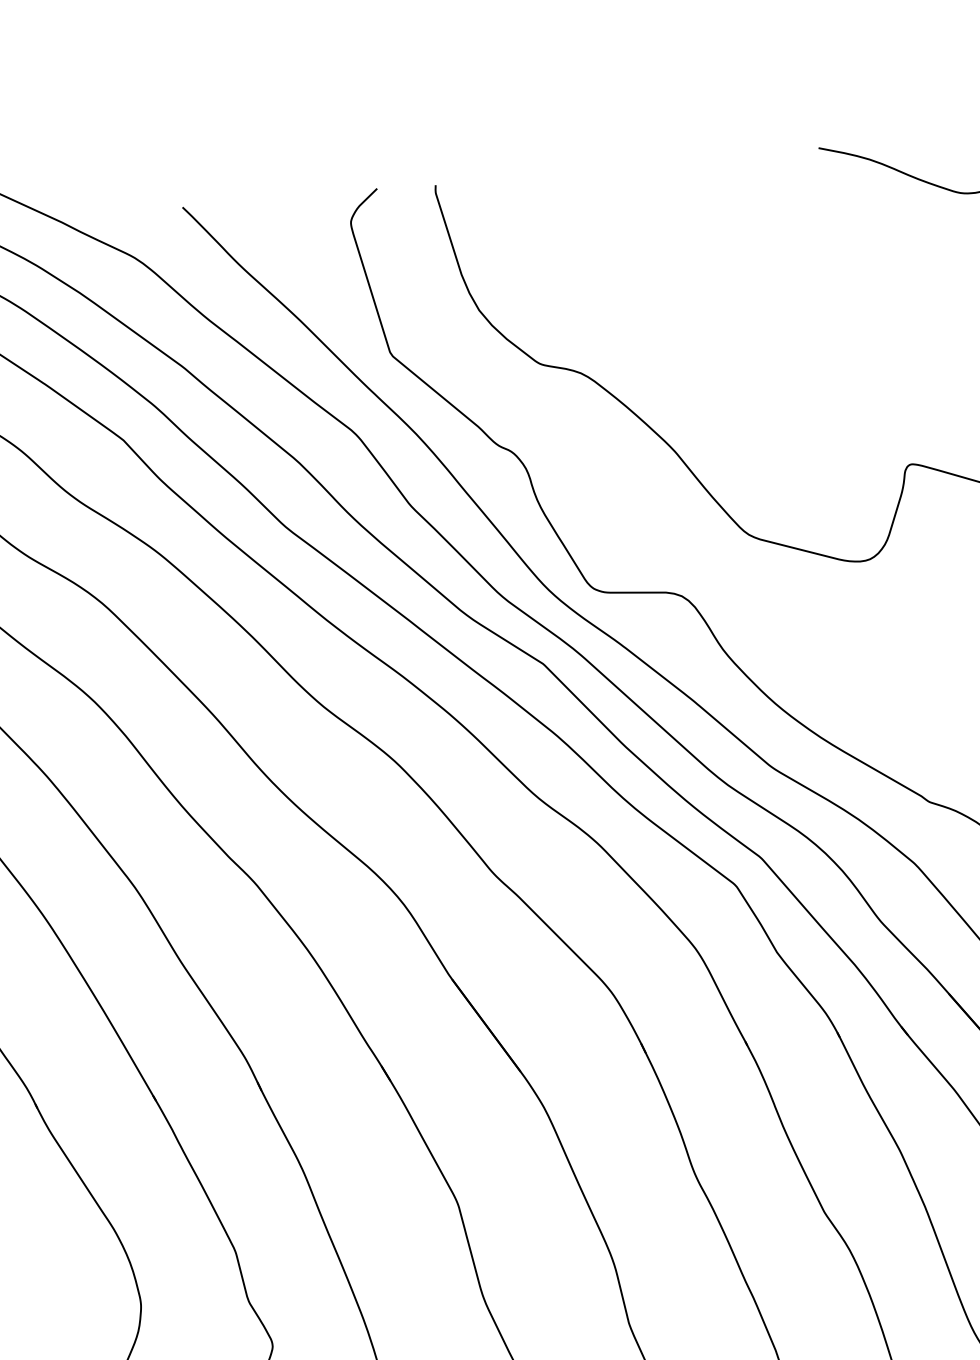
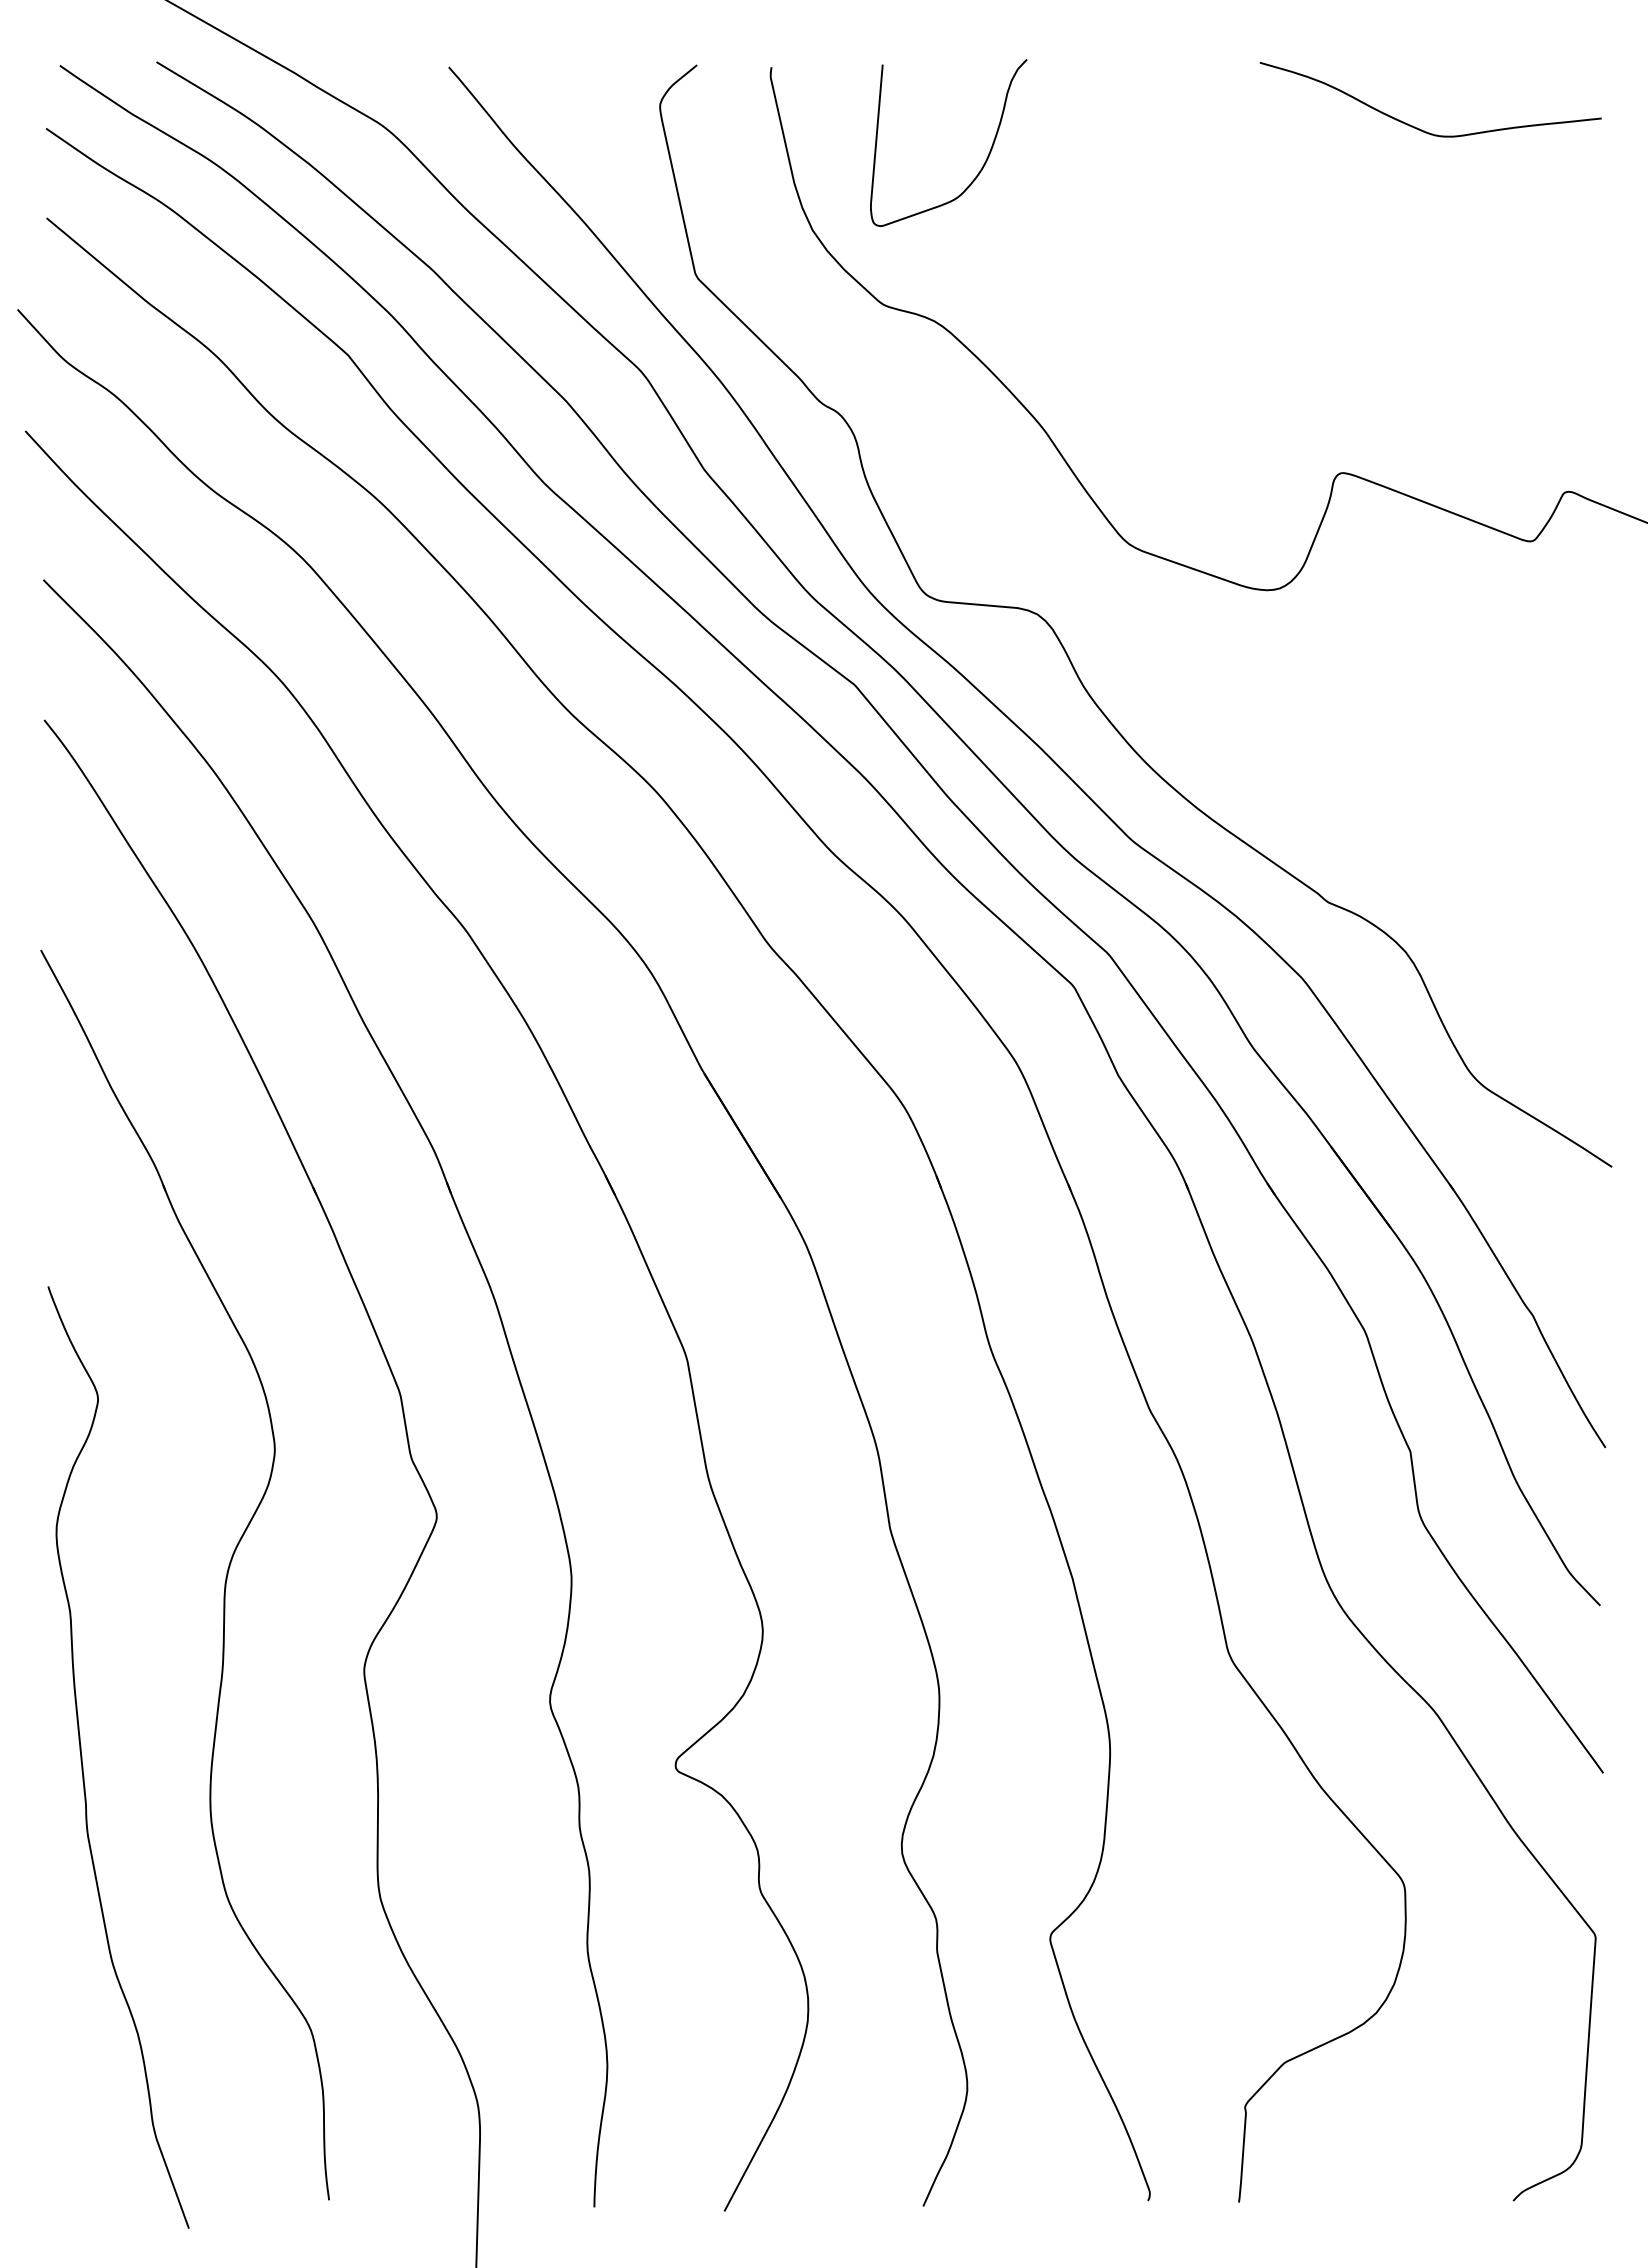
curve: (611, 239) -> (987, 155), added

